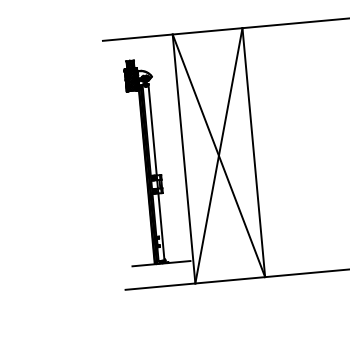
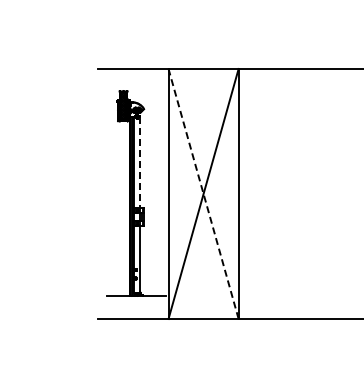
line: (152, 130) -> (139, 162), solid -> dashed
line: (218, 156) -> (203, 194), solid -> dashed

